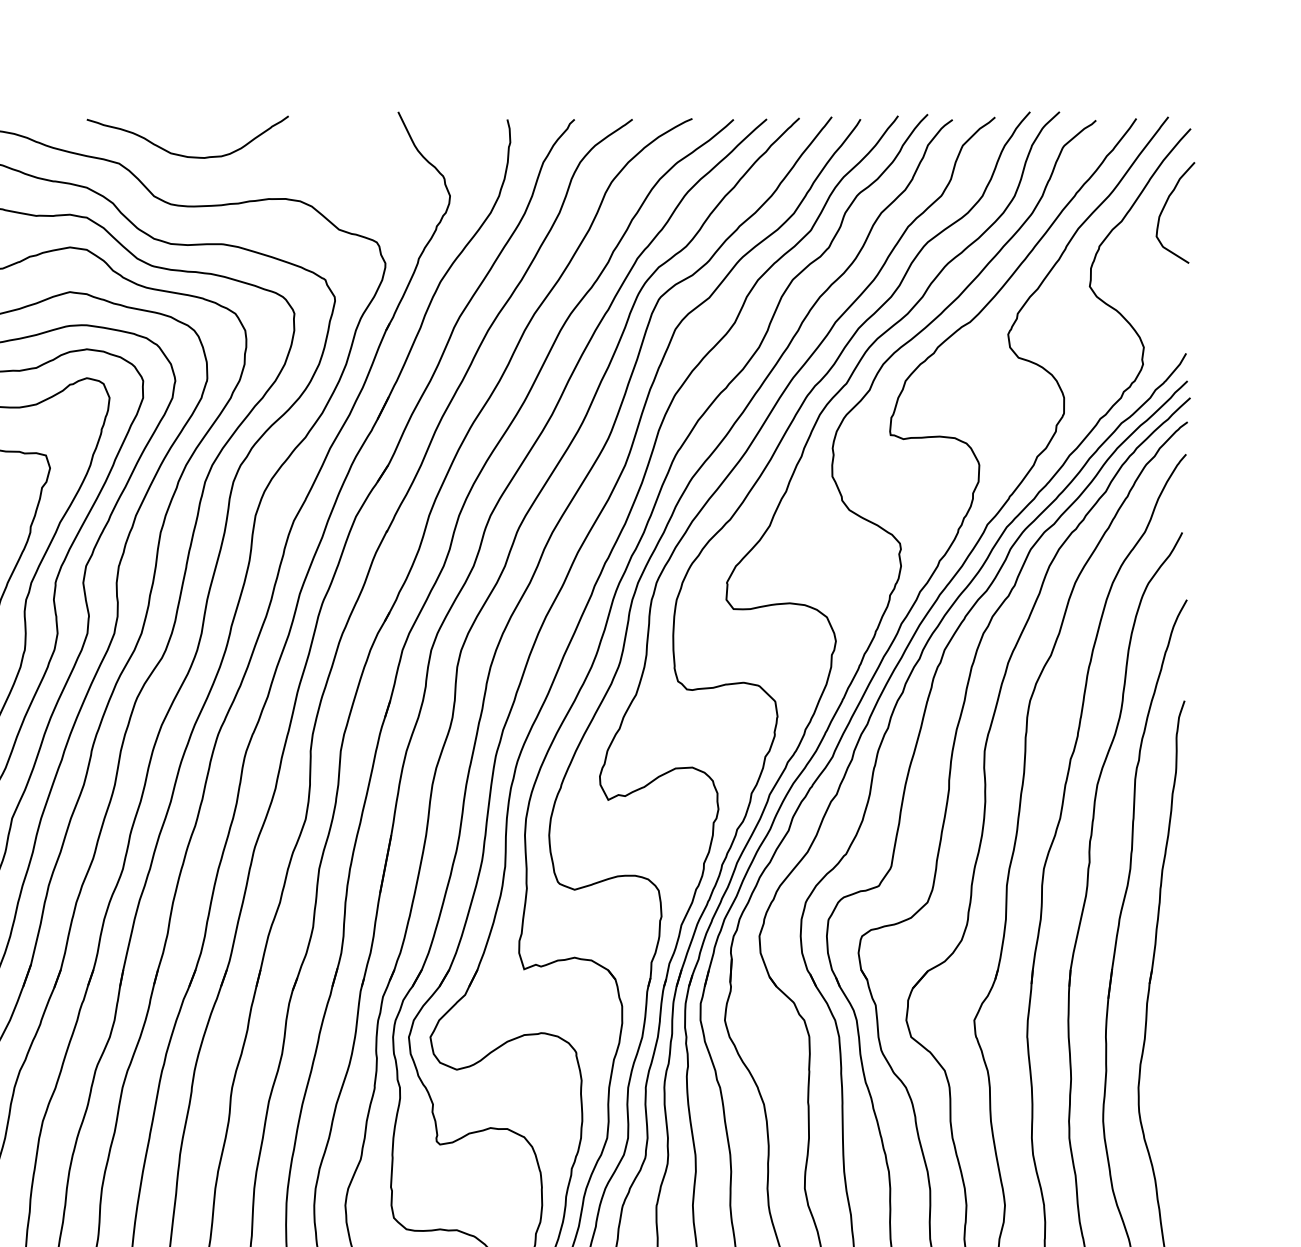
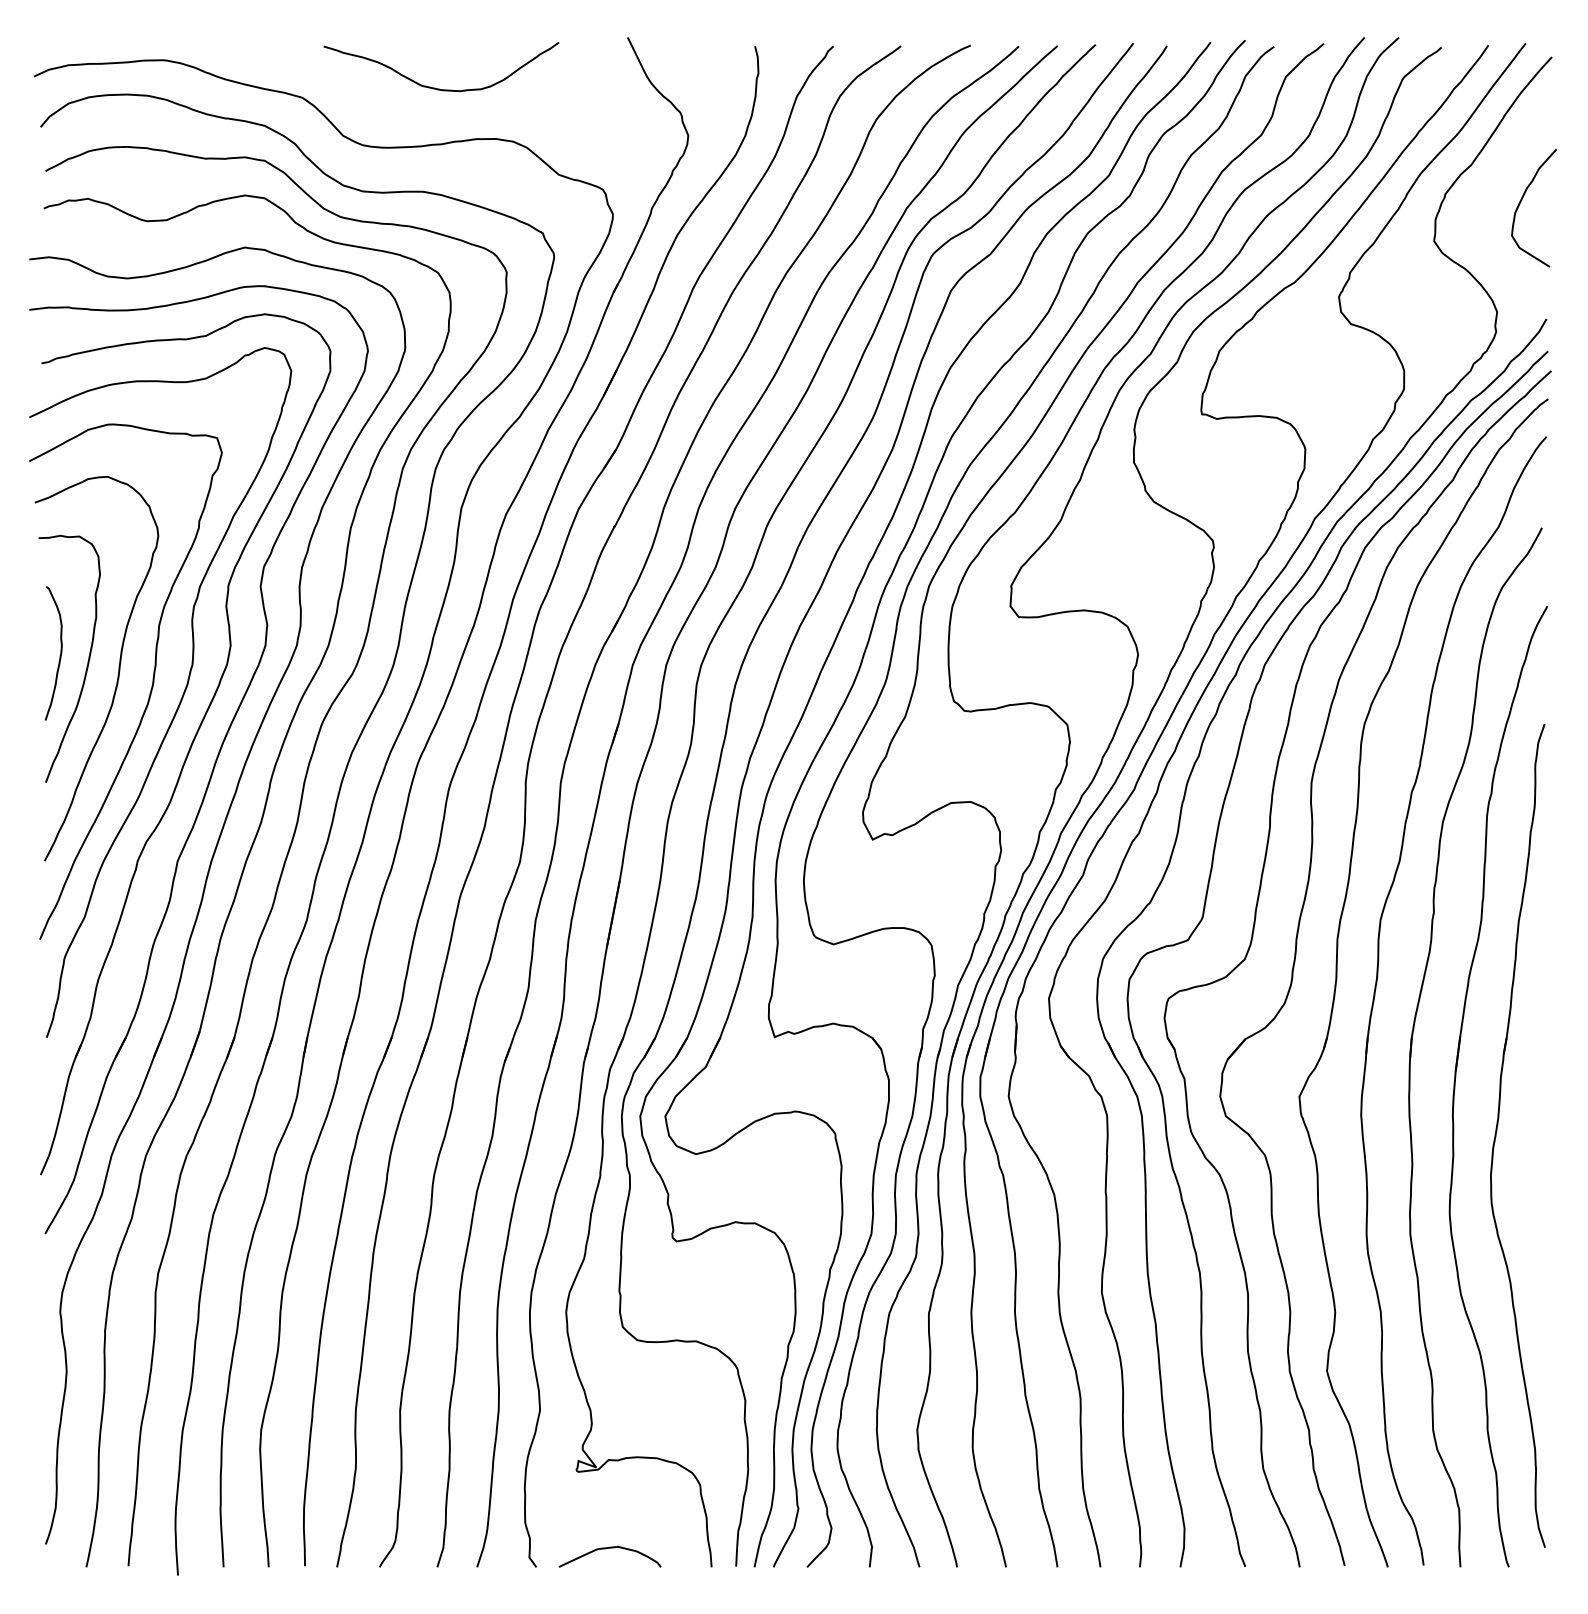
curve: (182, 154) -> (435, 87), moved
curve: (1164, 207) -> (1521, 202), moved

